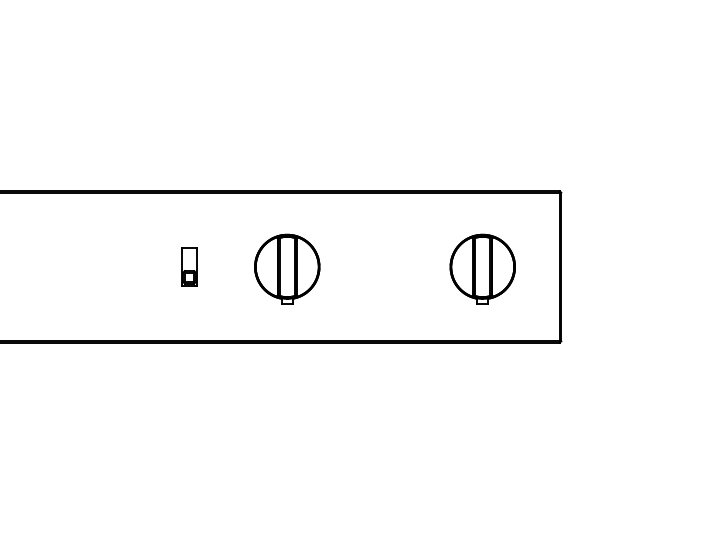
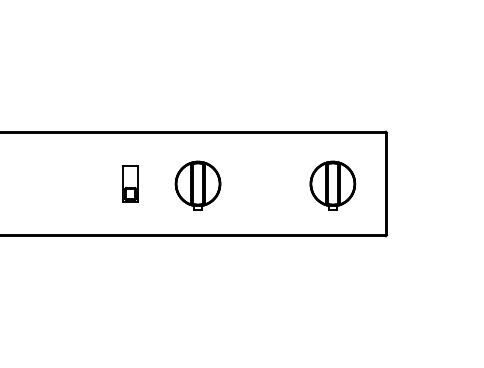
part: (189, 266) -> (130, 183), size x1.4

